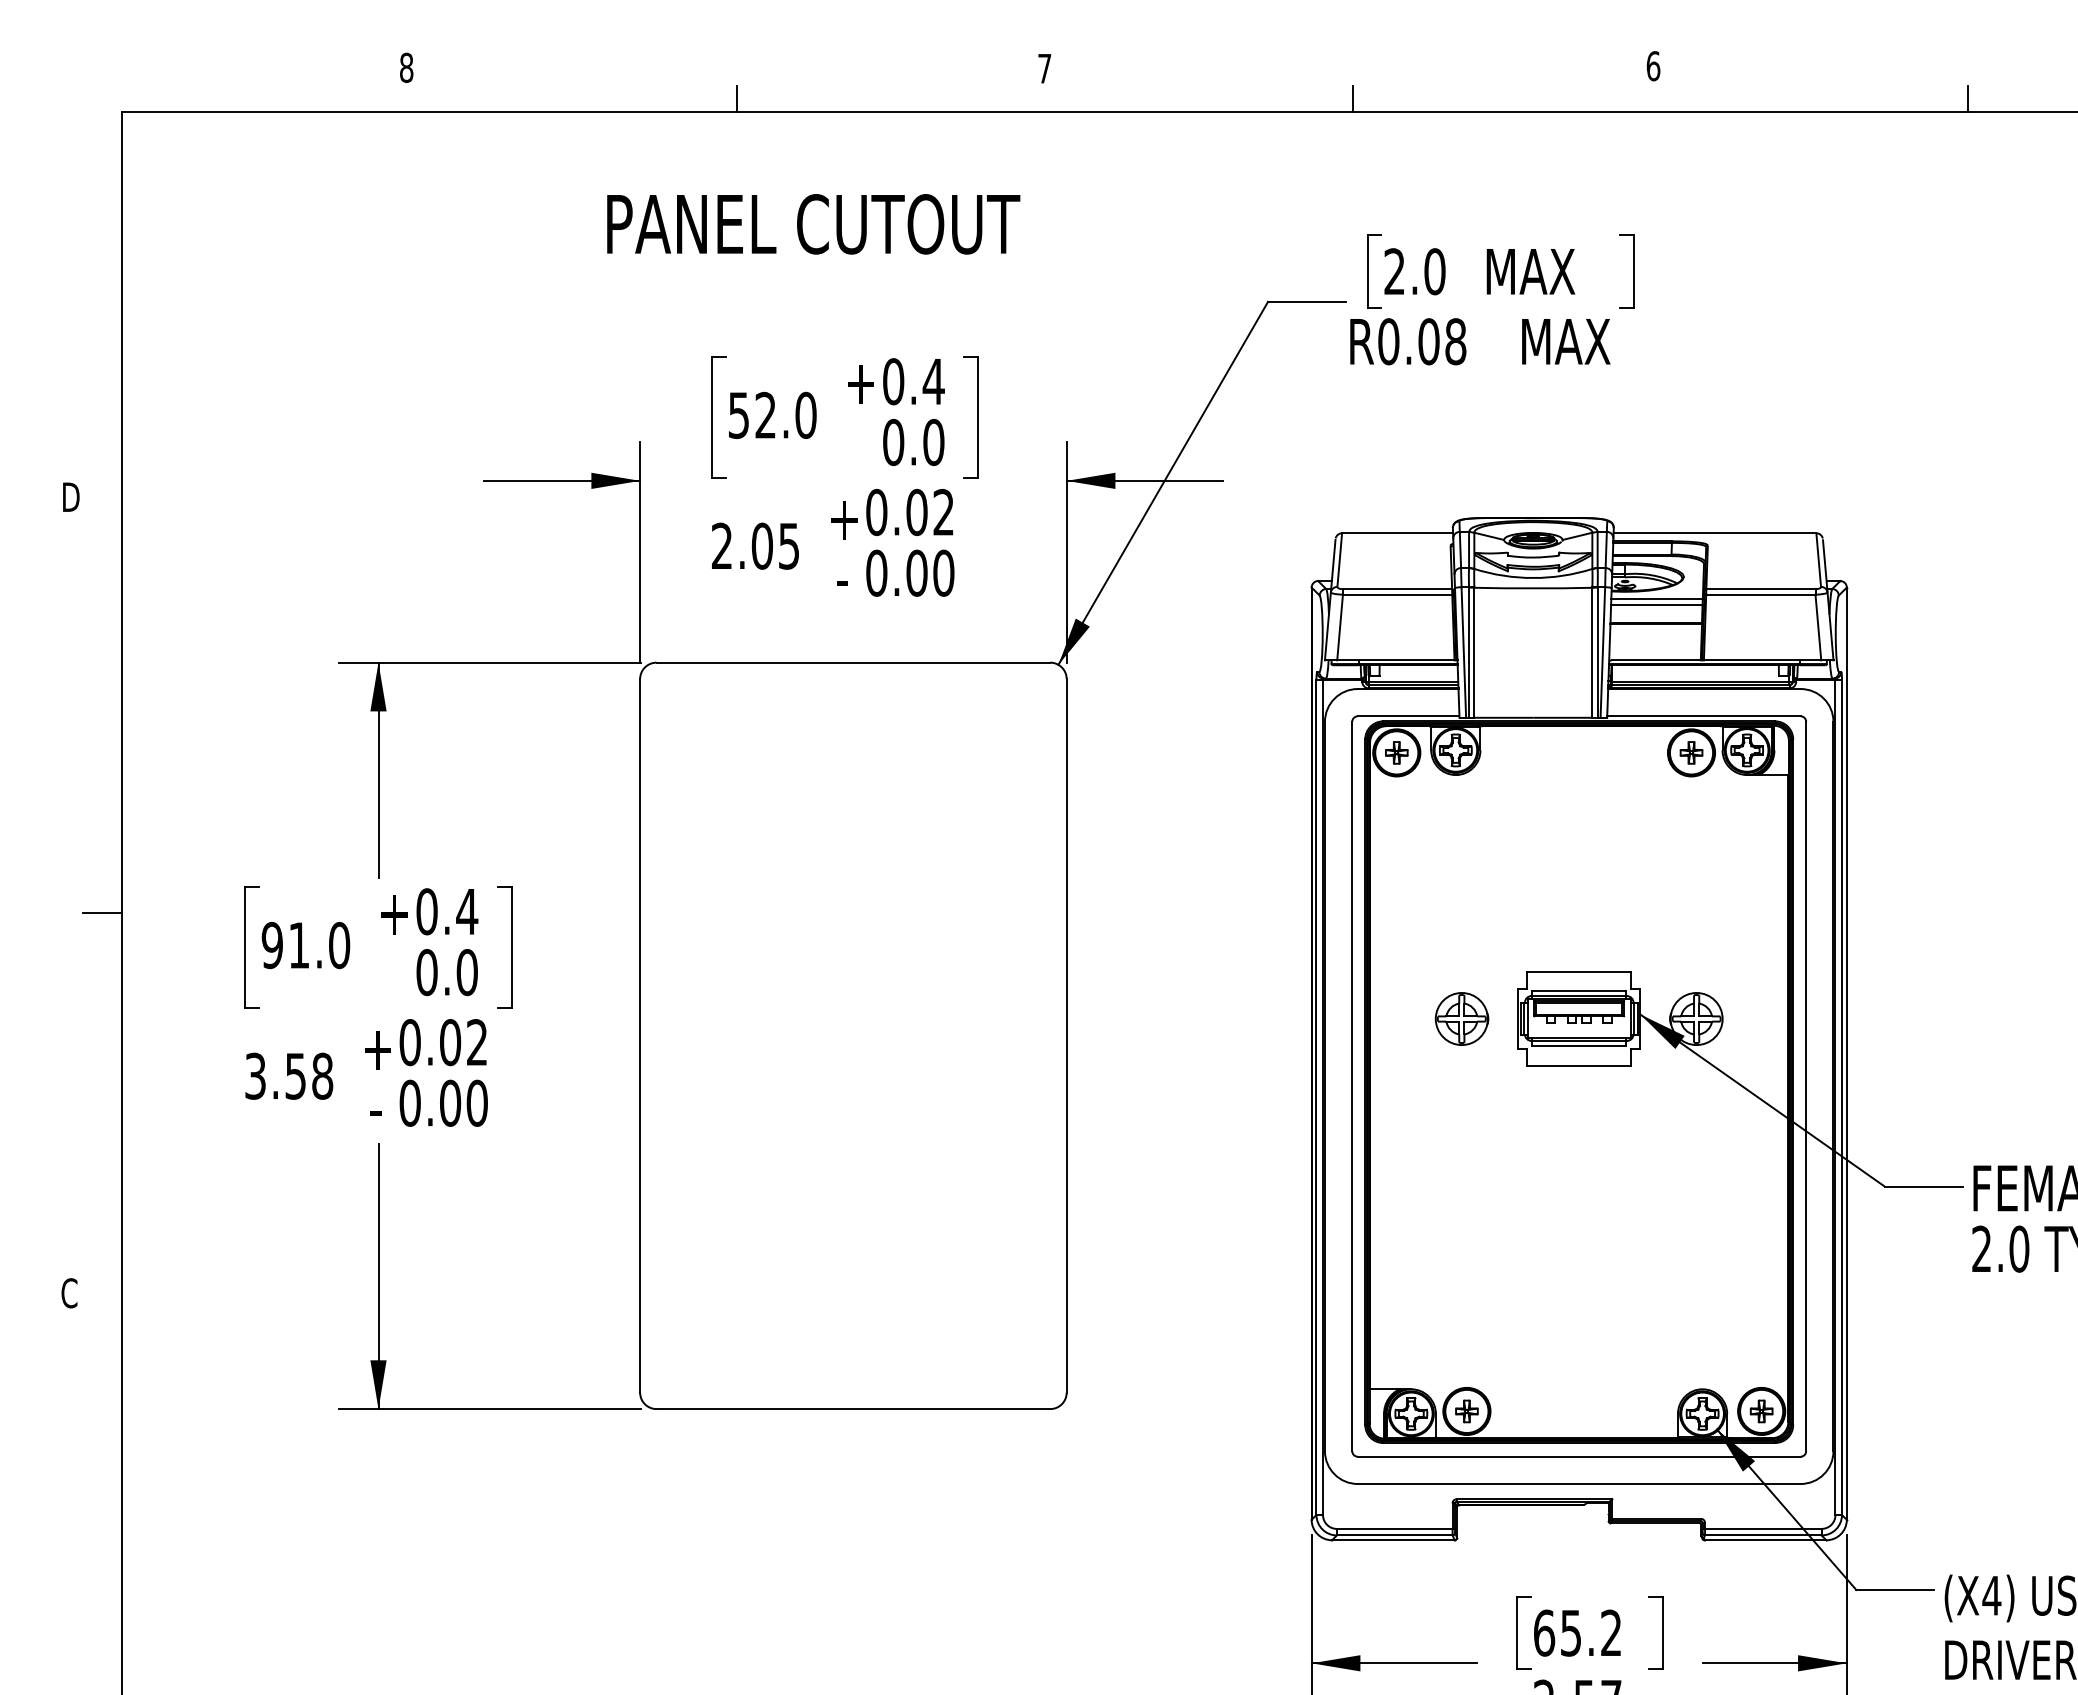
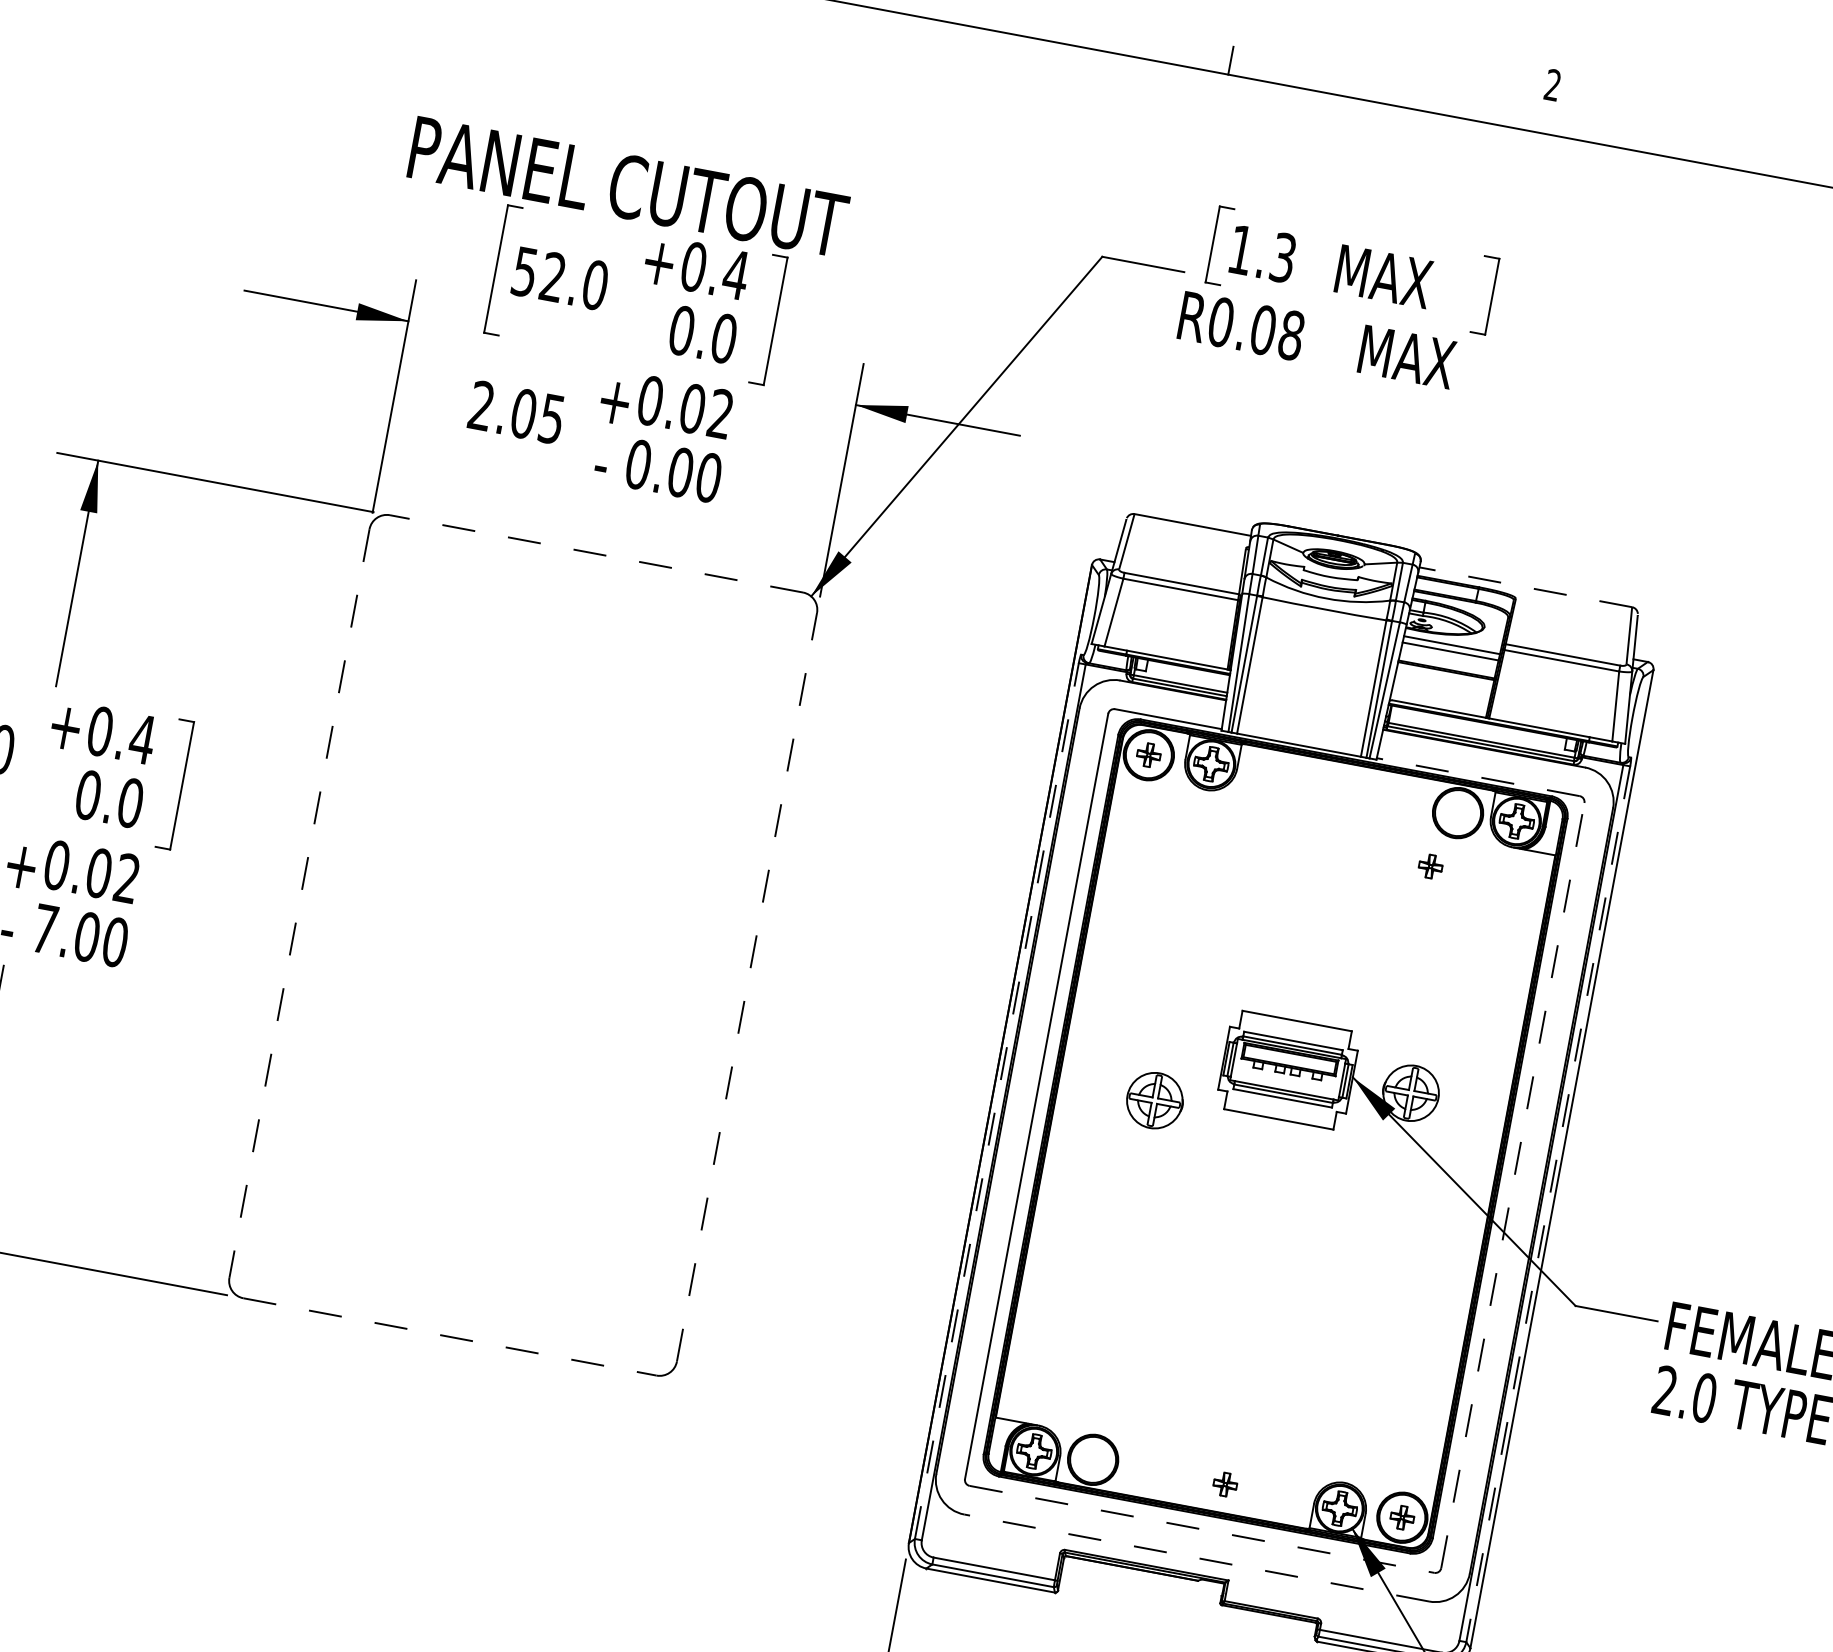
text: (1653, 66) -> (1552, 85), 6 -> 2
text: (813, 224) -> (628, 187), moved
text: (1414, 271) -> (1261, 253), 2.0 -> 1.3
line: (1714, 533) -> (1525, 587), solid -> dashed
line: (853, 662) -> (596, 553), solid -> dashed
line: (1703, 716) -> (1477, 777), solid -> dashed
part: (1691, 752) -> (1430, 866), moved
part: (1461, 1018) -> (1154, 1100), moved
line: (640, 1035) -> (299, 903), solid -> dashed
line: (1066, 1035) -> (746, 986), solid -> dashed
line: (1806, 1086) -> (1513, 1185), solid -> dashed
line: (1316, 1097) -> (996, 1100), solid -> dashed
line: (1842, 1098) -> (1548, 1205), solid -> dashed
text: (409, 1102) -> (44, 928), 0.00 -> 7.00
line: (853, 1409) -> (449, 1337), solid -> dashed
part: (1466, 1411) -> (1224, 1484), moved
line: (1579, 1456) -> (1202, 1529), solid -> dashed
line: (1578, 1483) -> (1196, 1557), solid -> dashed

